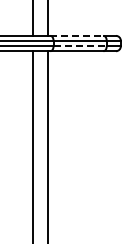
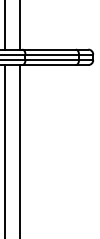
line: (76, 35) -> (48, 49), dashed -> solid
line: (80, 46) -> (52, 60), dashed -> solid

